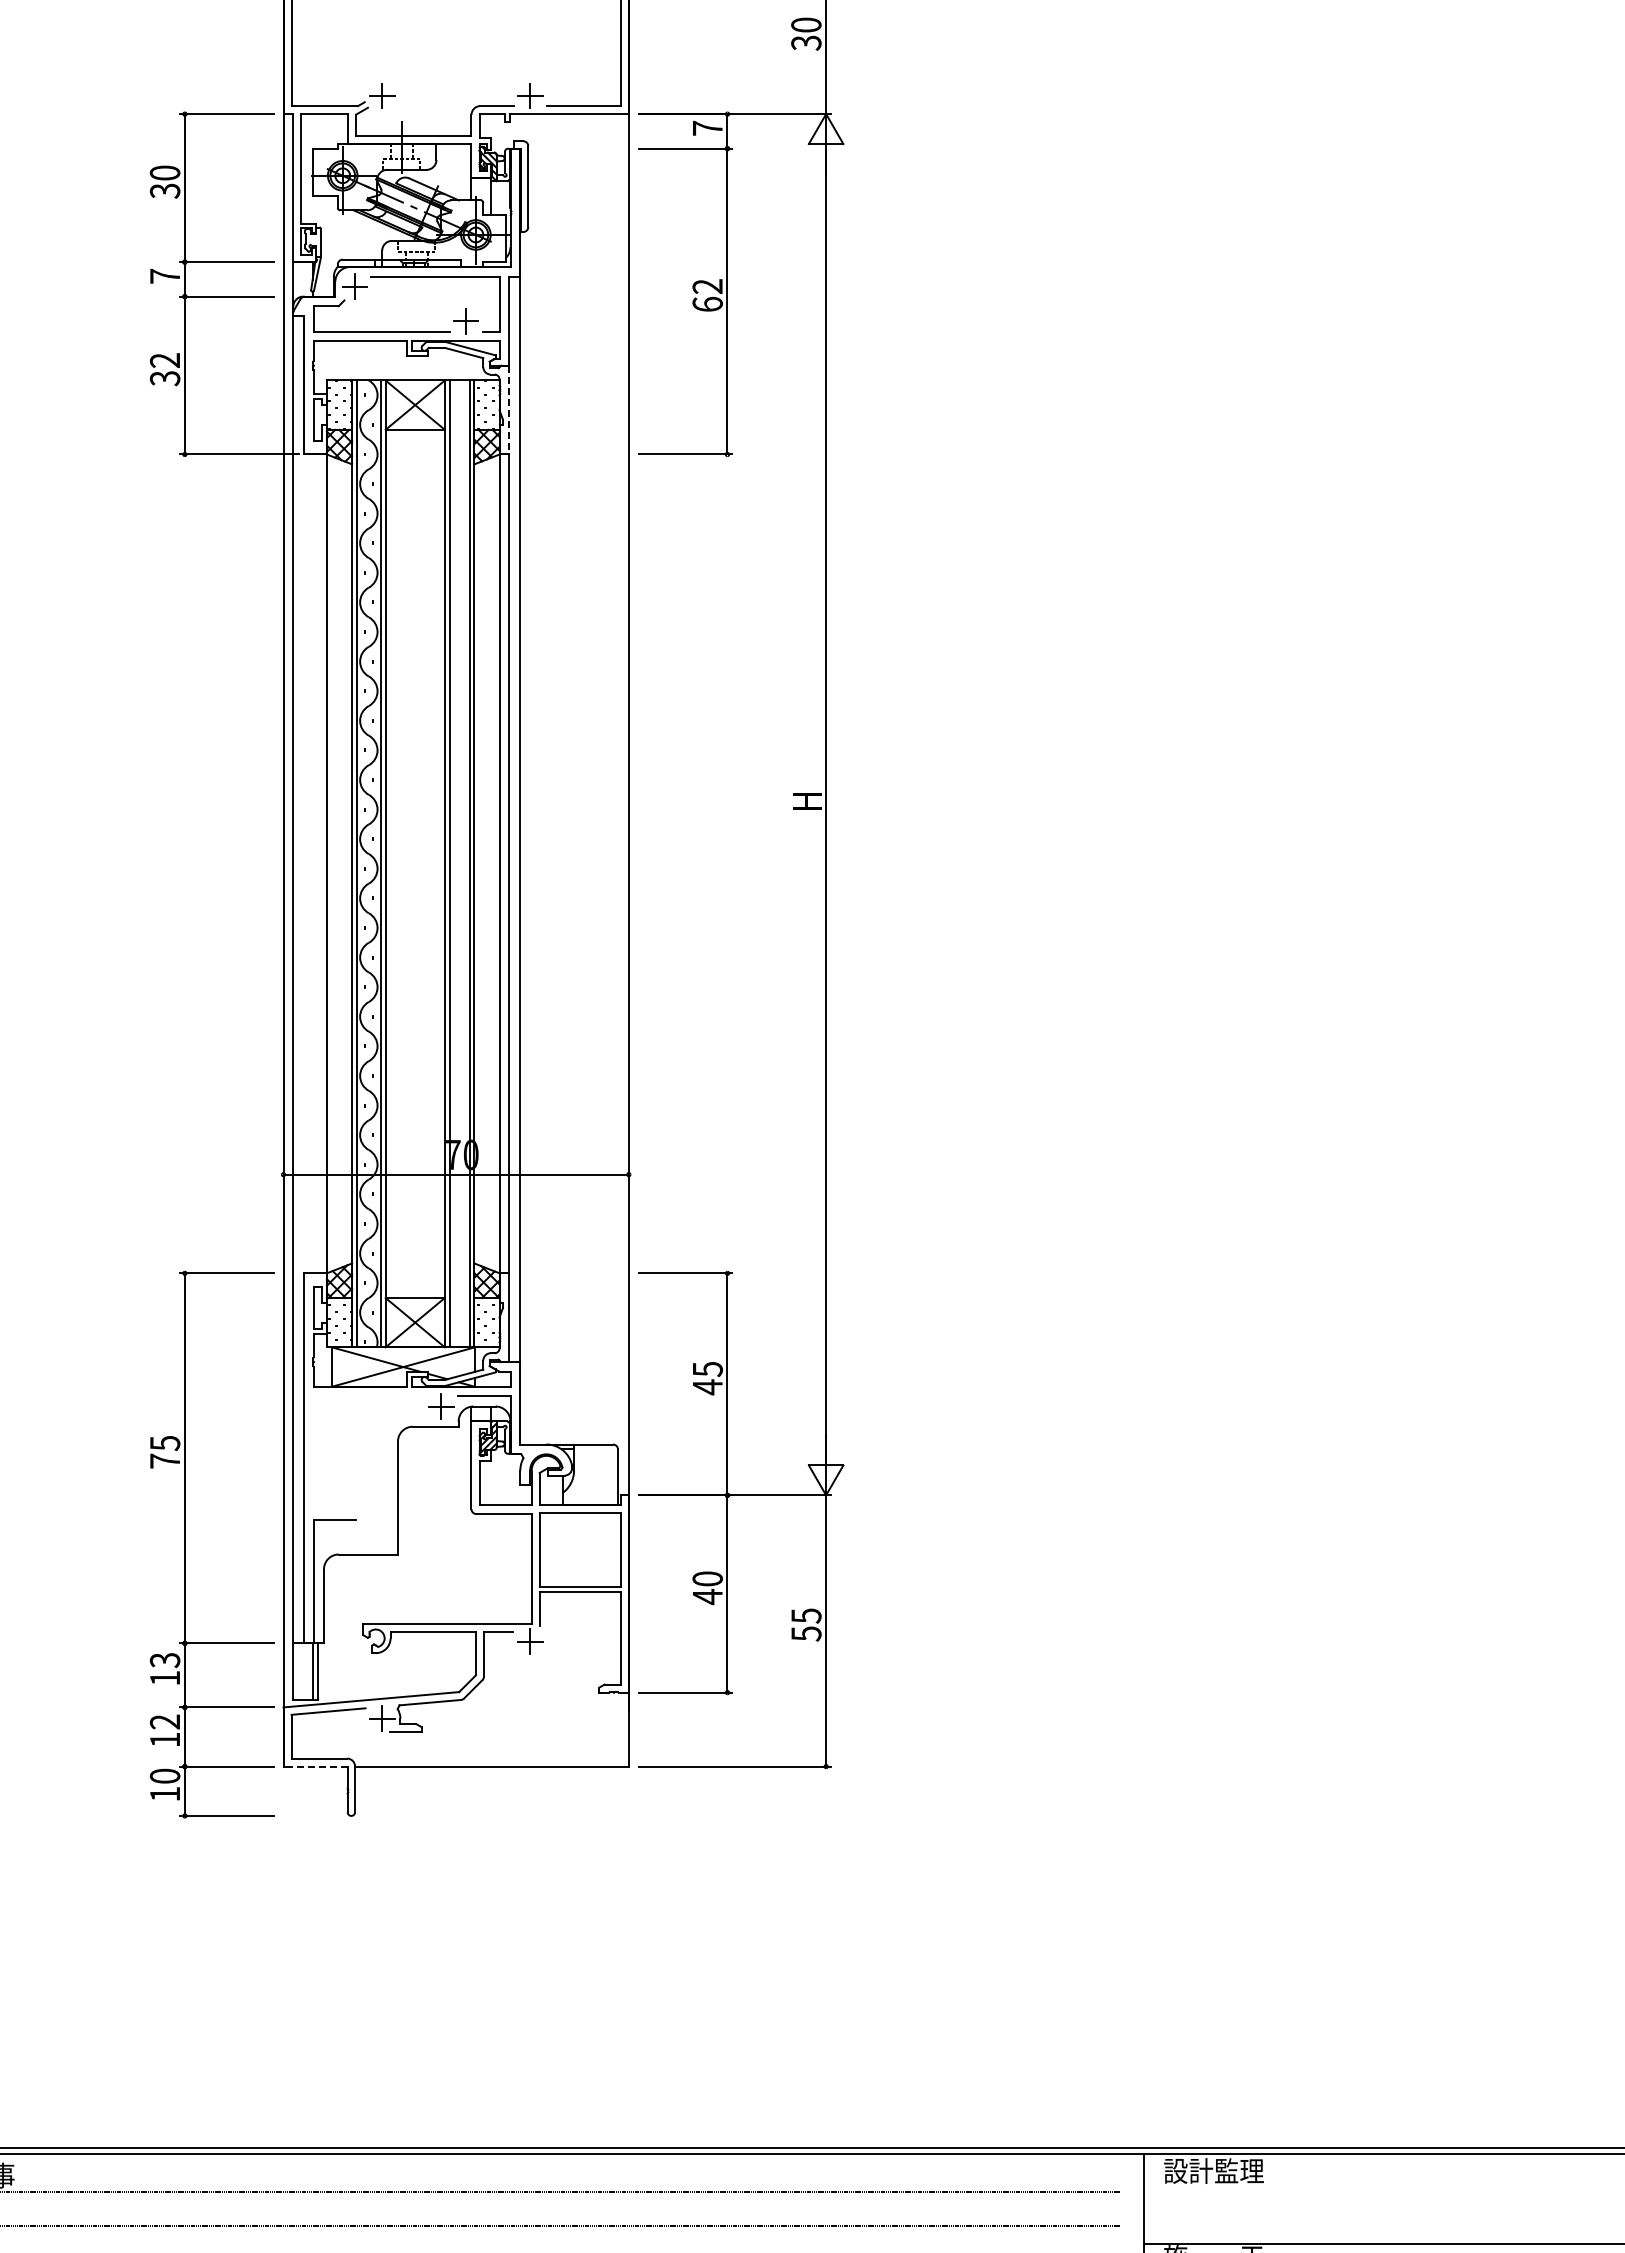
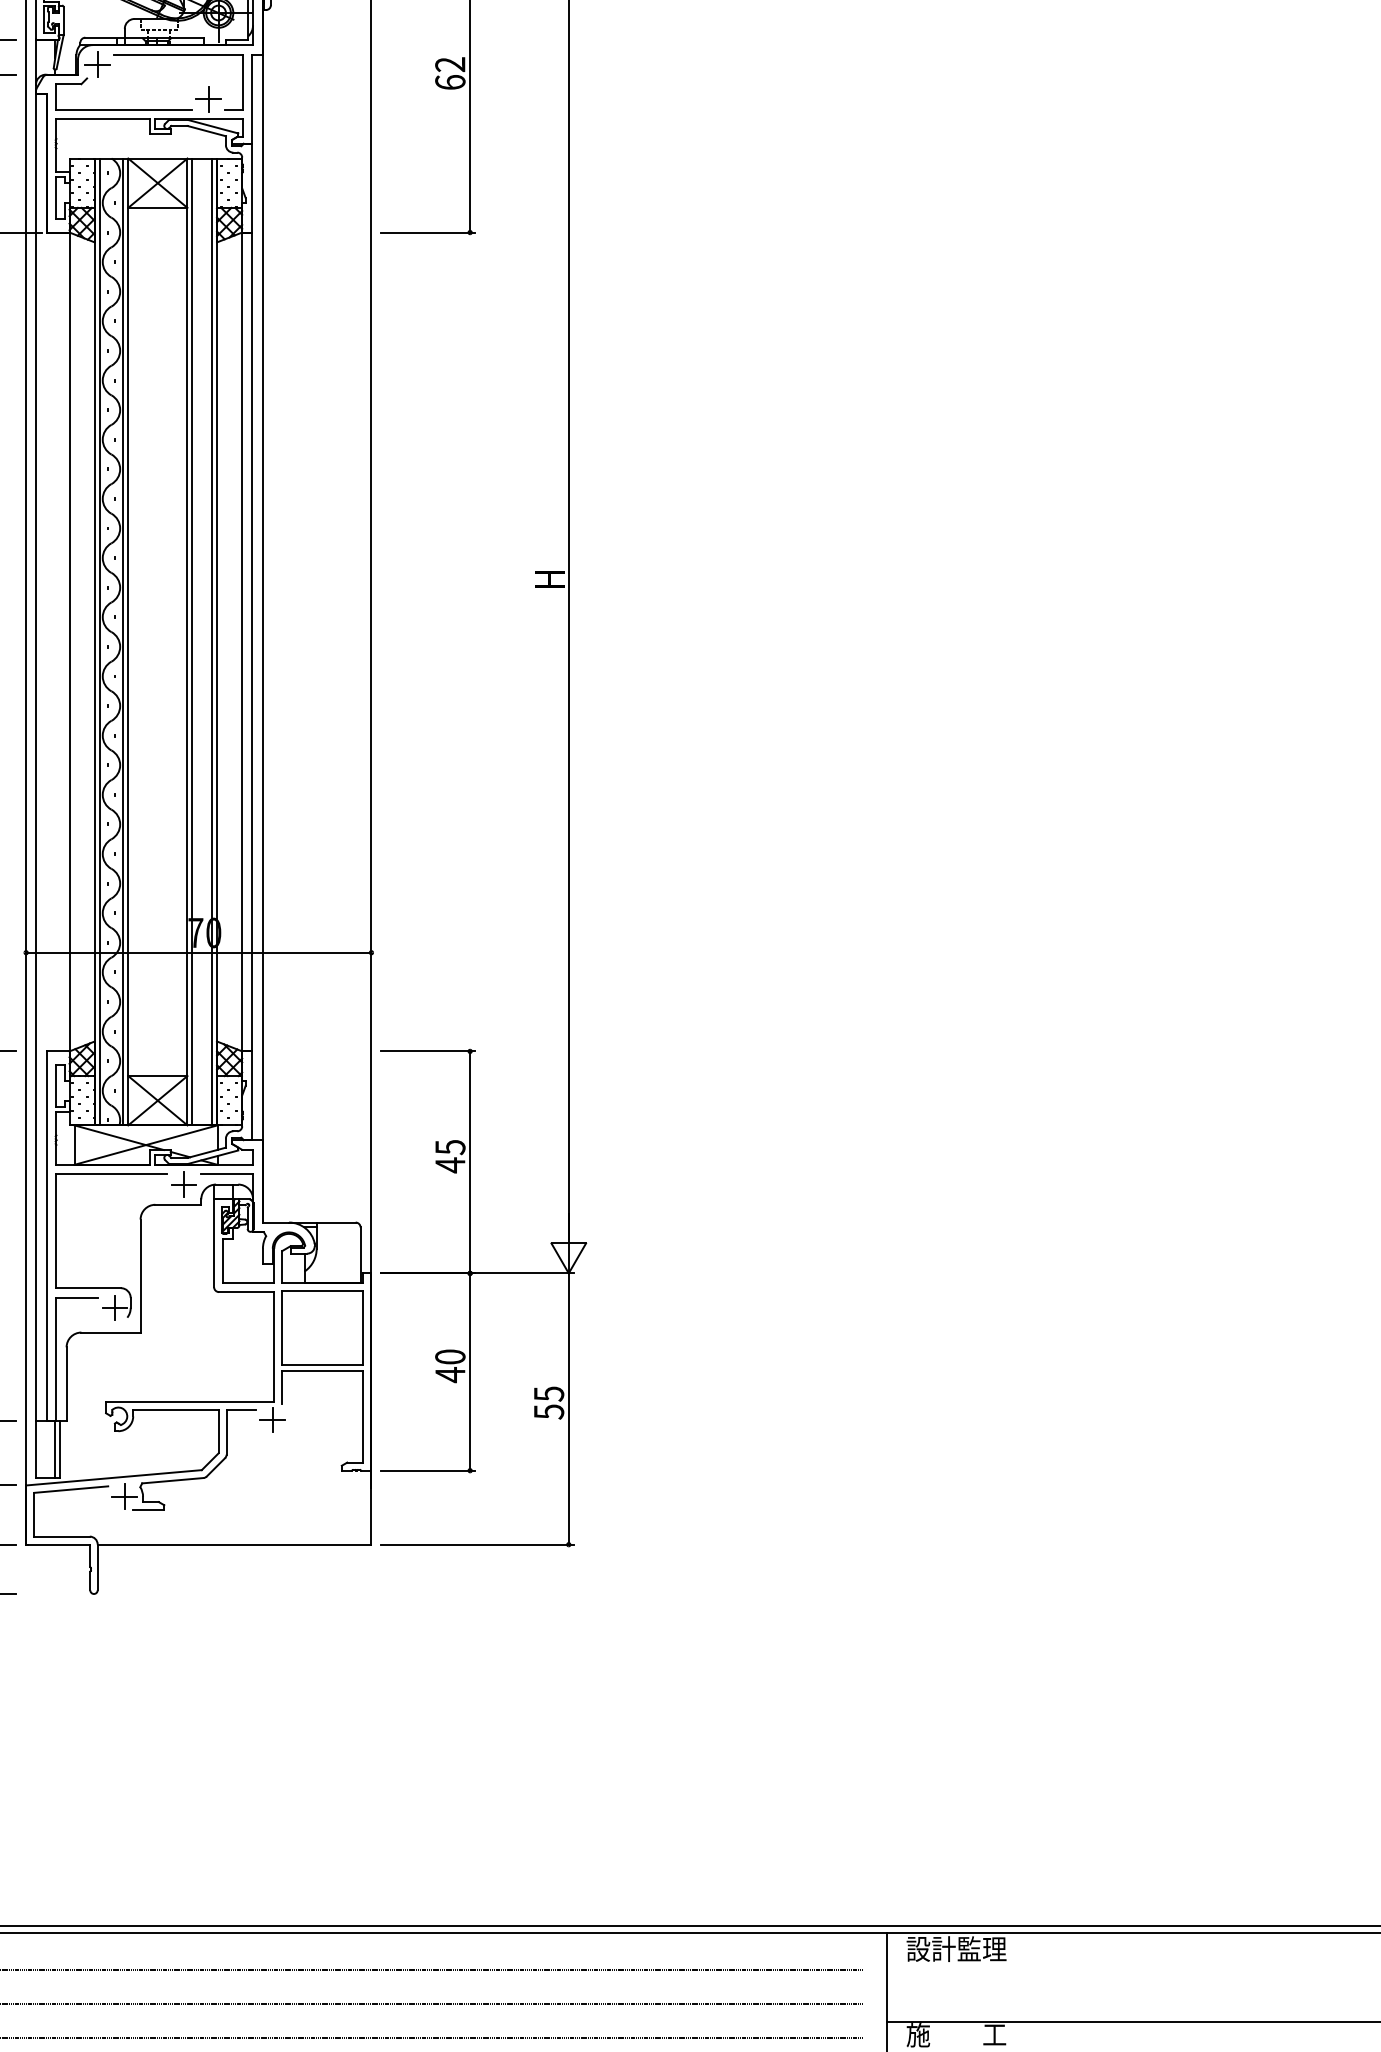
line: (509, 410) -> (252, 188), dashed -> solid
part: (369, 1509) -> (112, 1287), added
line: (315, 1766) -> (58, 1544), dashed -> solid

